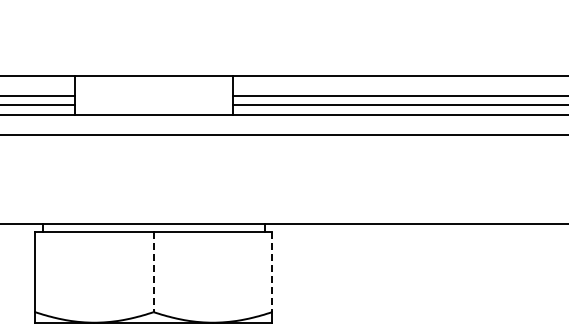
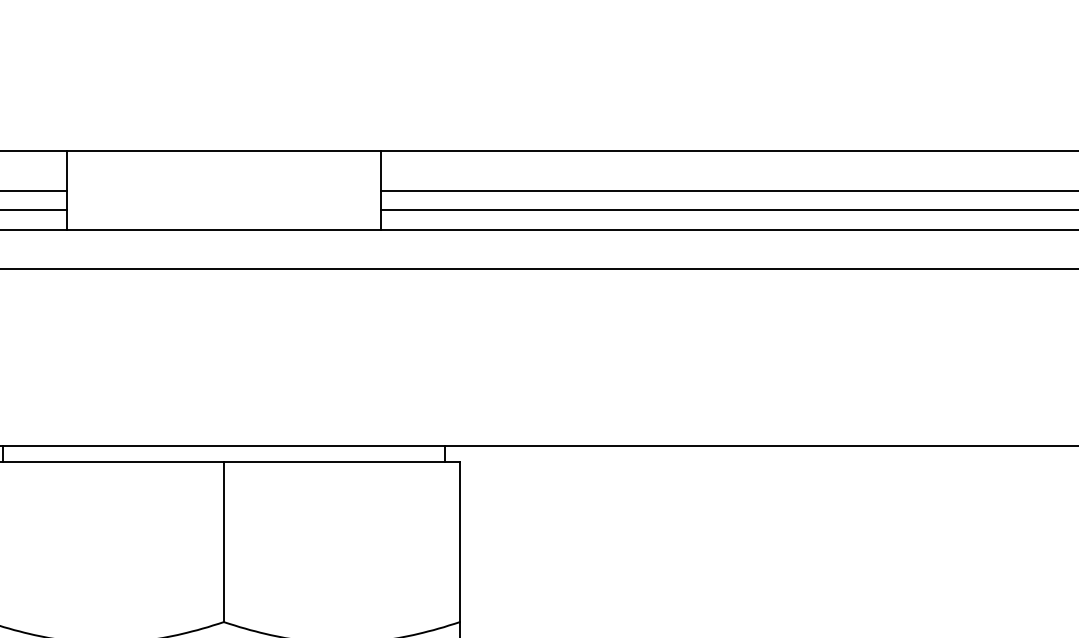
line: (153, 272) -> (223, 543), dashed -> solid
line: (272, 272) -> (460, 543), dashed -> solid

